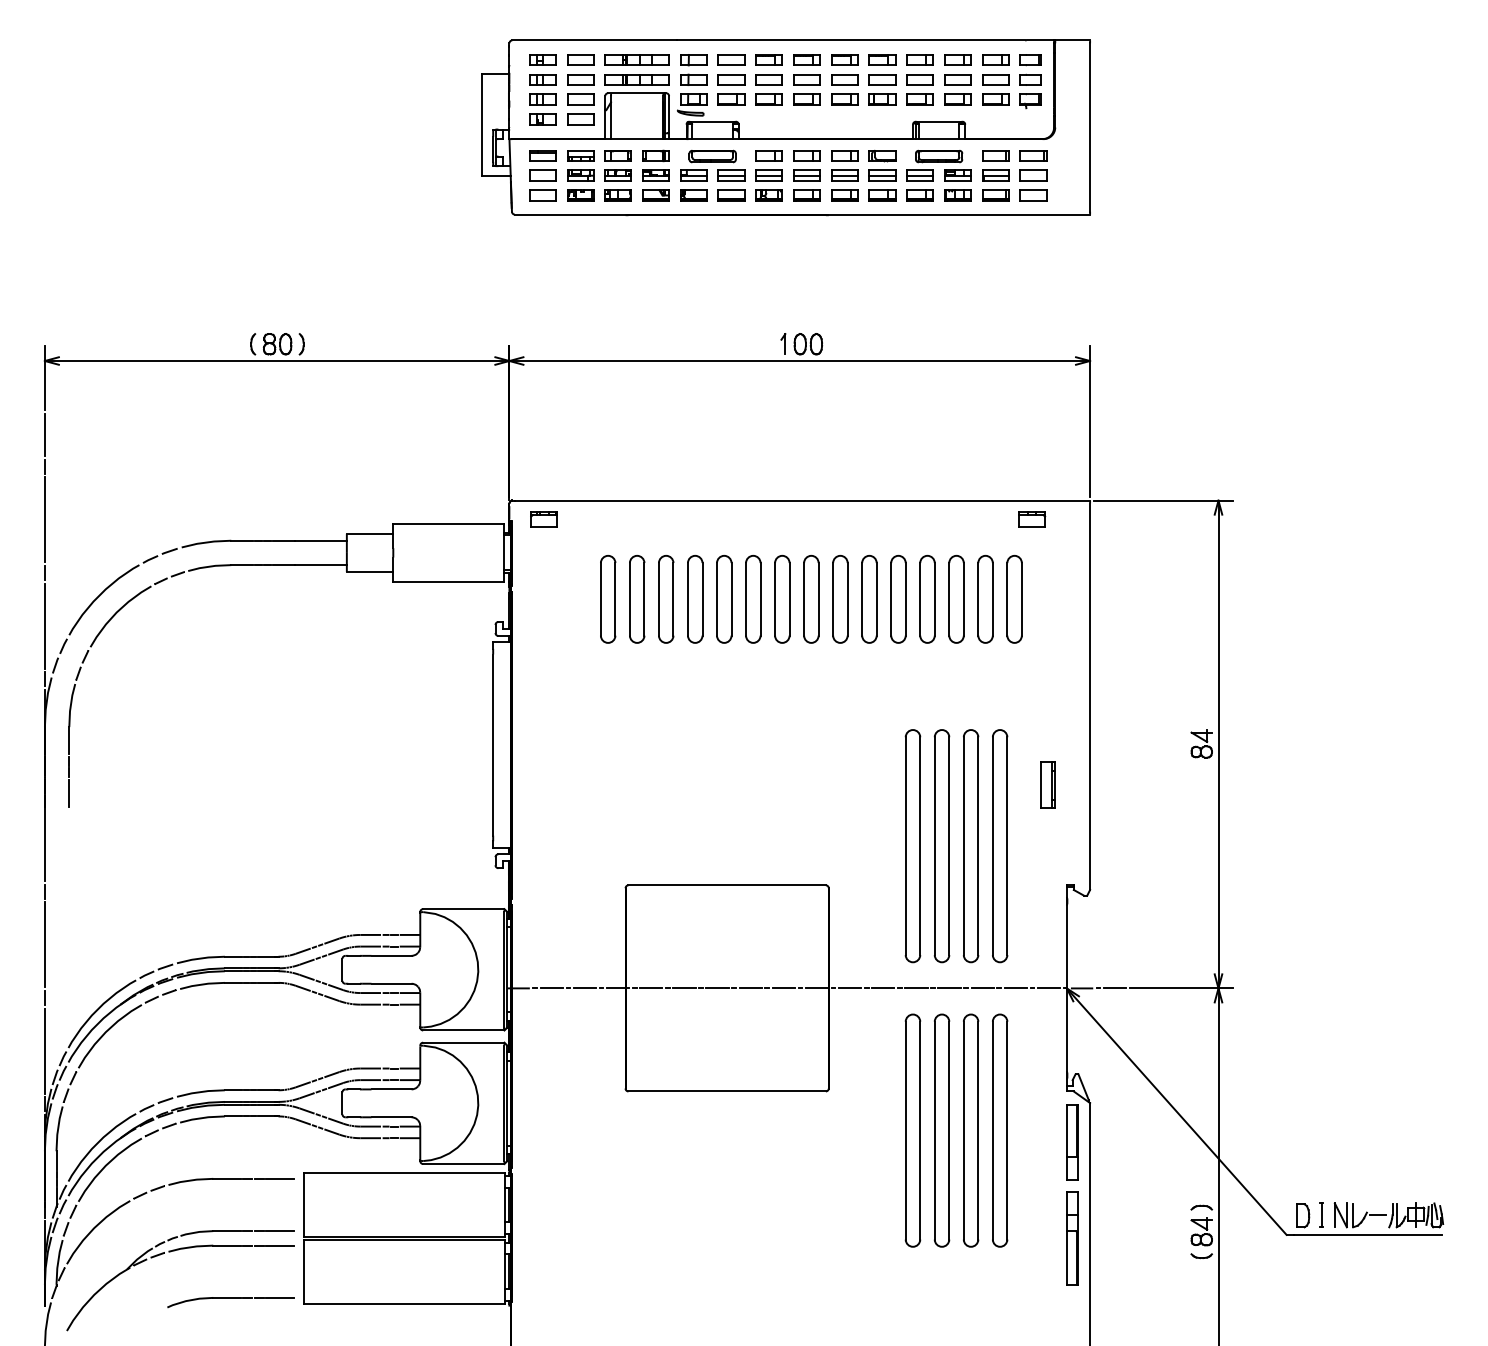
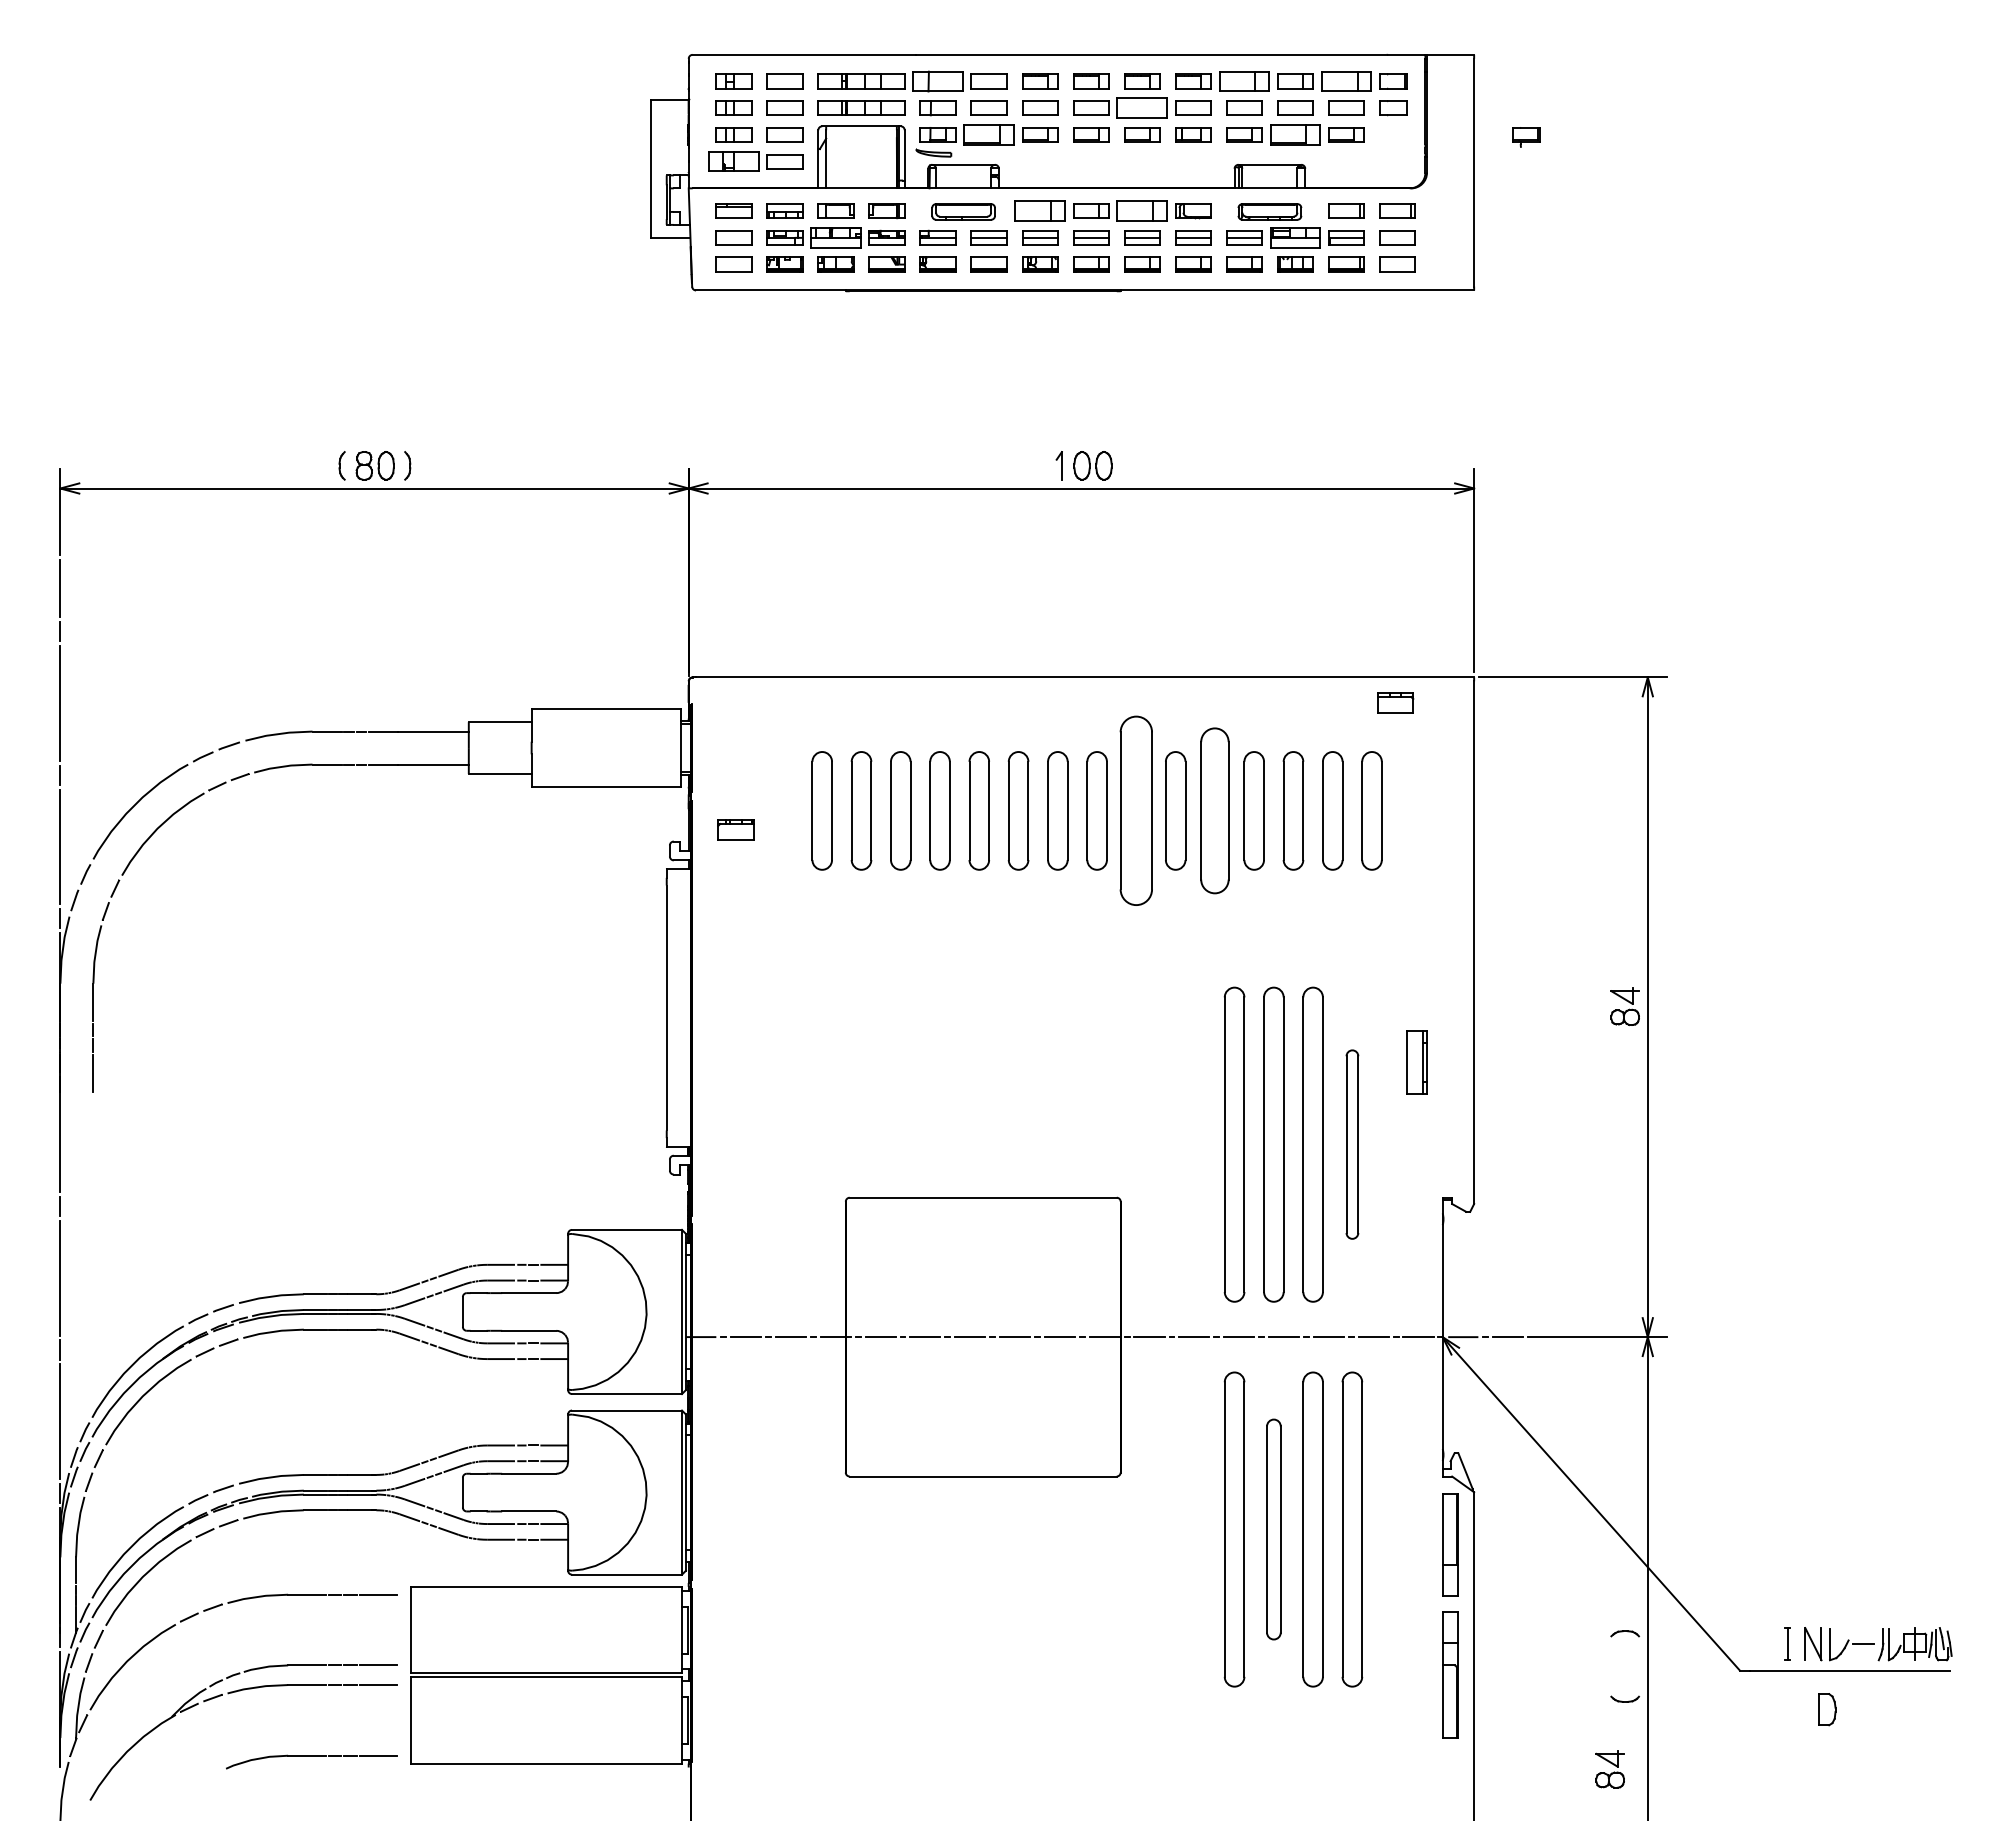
part: (693, 60) -> (937, 81), size x1.4
part: (920, 60) -> (1244, 81), size x1.4
part: (995, 60) -> (1346, 81), size x1.4
part: (844, 79) -> (1142, 107), size x1.4
part: (731, 99) -> (988, 134), size x1.4
part: (958, 99) -> (1295, 134), size x1.4
part: (1030, 101) -> (1526, 137), moved
part: (542, 119) -> (733, 161), size x1.4
part: (769, 155) -> (1040, 210), size x1.4
part: (844, 155) -> (1142, 210), size x1.4
part: (617, 175) -> (835, 237), size x1.4
part: (958, 175) -> (1295, 237), size x1.4
part: (544, 519) -> (735, 829), moved
part: (840, 599) -> (1136, 810), size x1.6
part: (898, 599) -> (1214, 810), size x1.4
part: (1000, 845) -> (1352, 1144), size x0.6
part: (941, 1130) -> (1273, 1529), size x0.7
part: (1303, 1215) -> (1827, 1709), moved
part: (1201, 1231) -> (1609, 1769), moved

